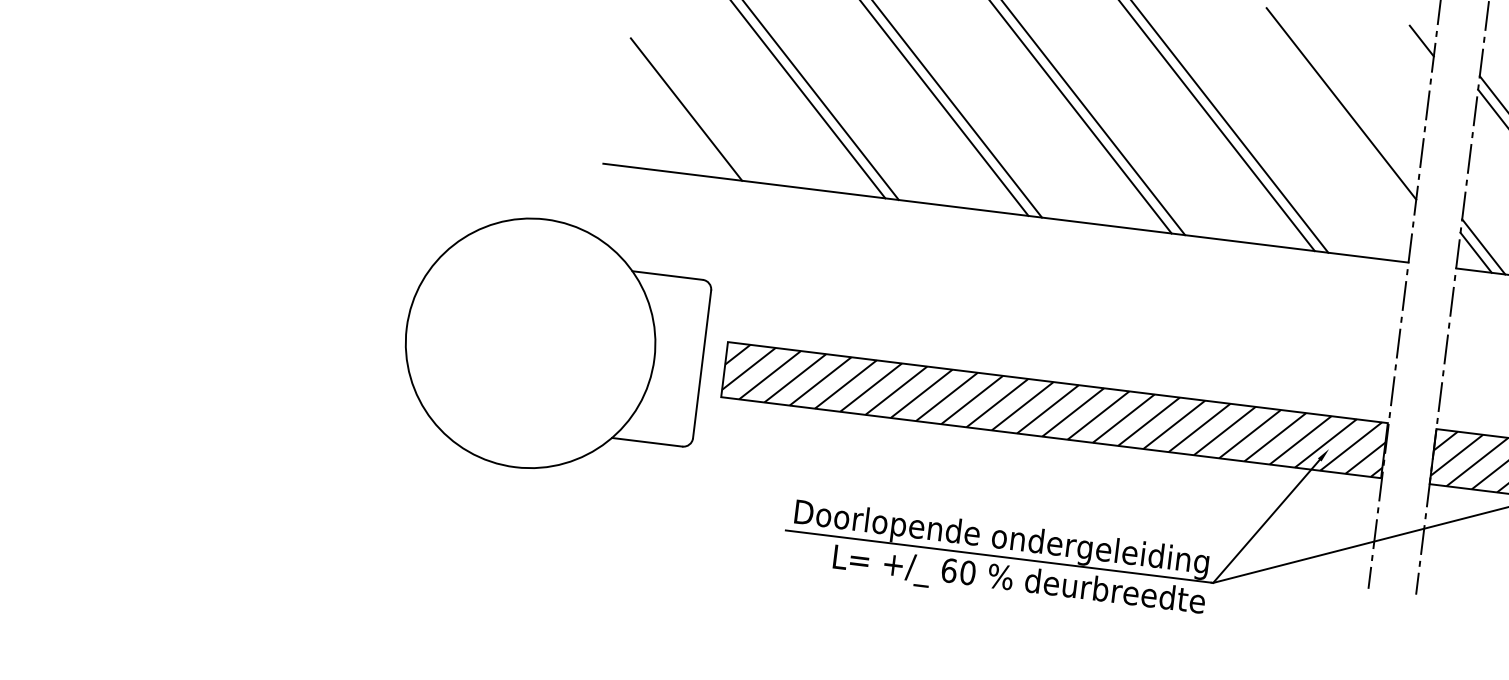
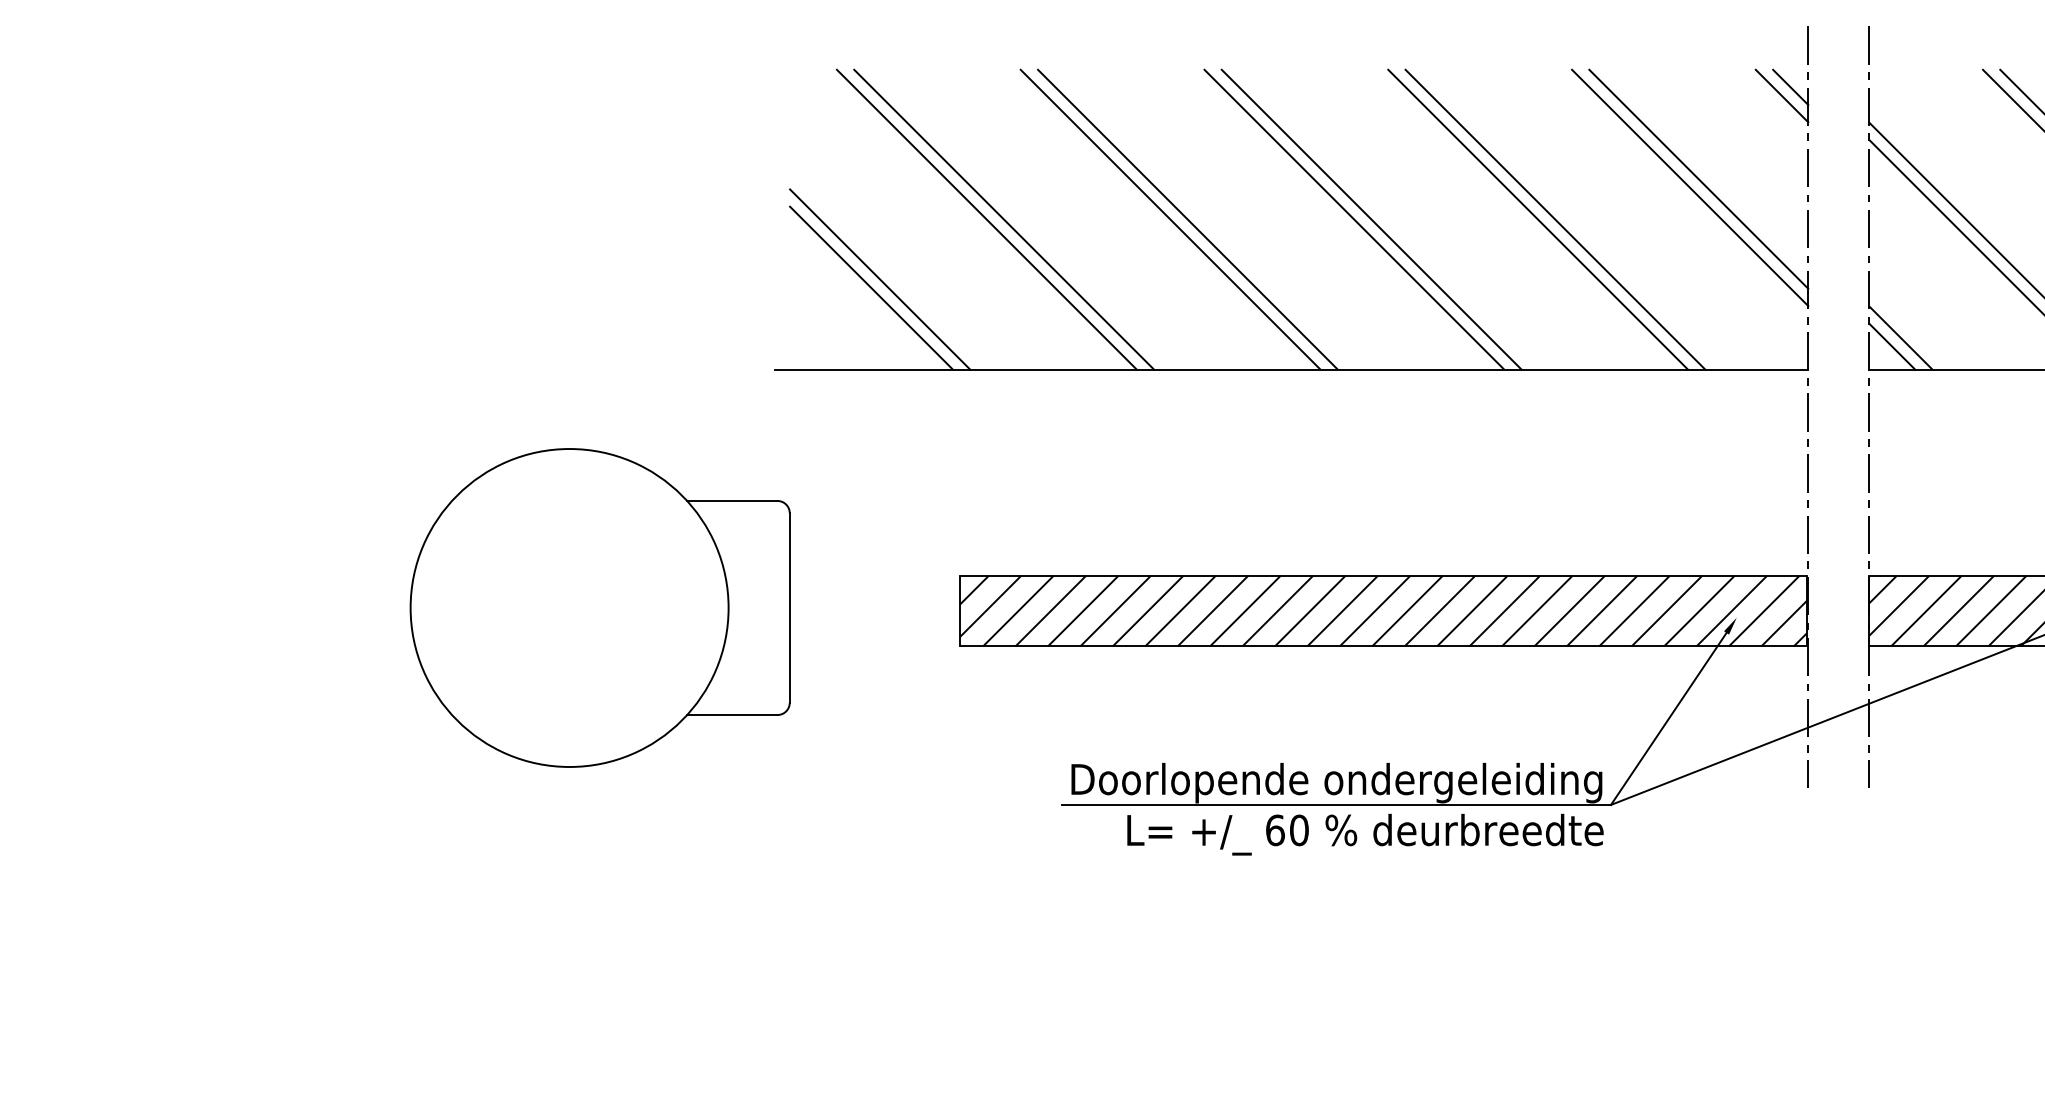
line: (1413, 46) -> (1781, 95), added
line: (694, 103) -> (880, 279), added
line: (1334, 109) -> (1690, 187), added
part: (553, 345) -> (599, 607), moved

